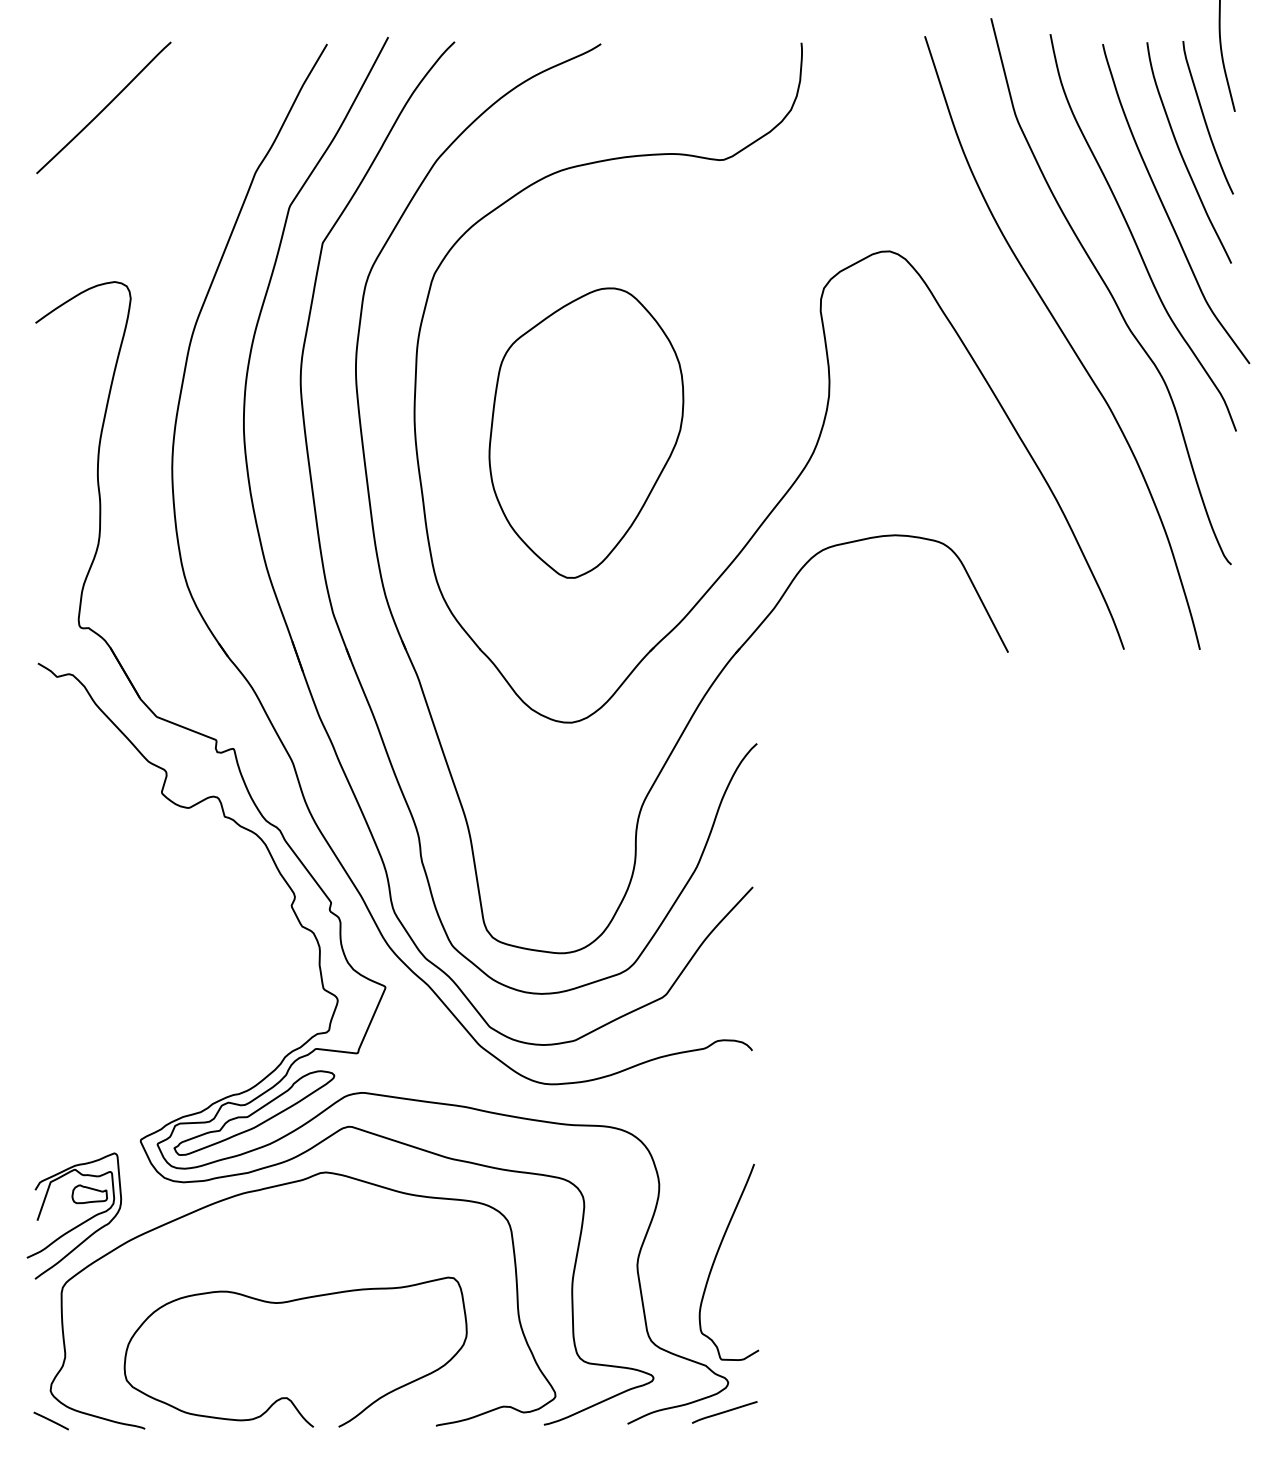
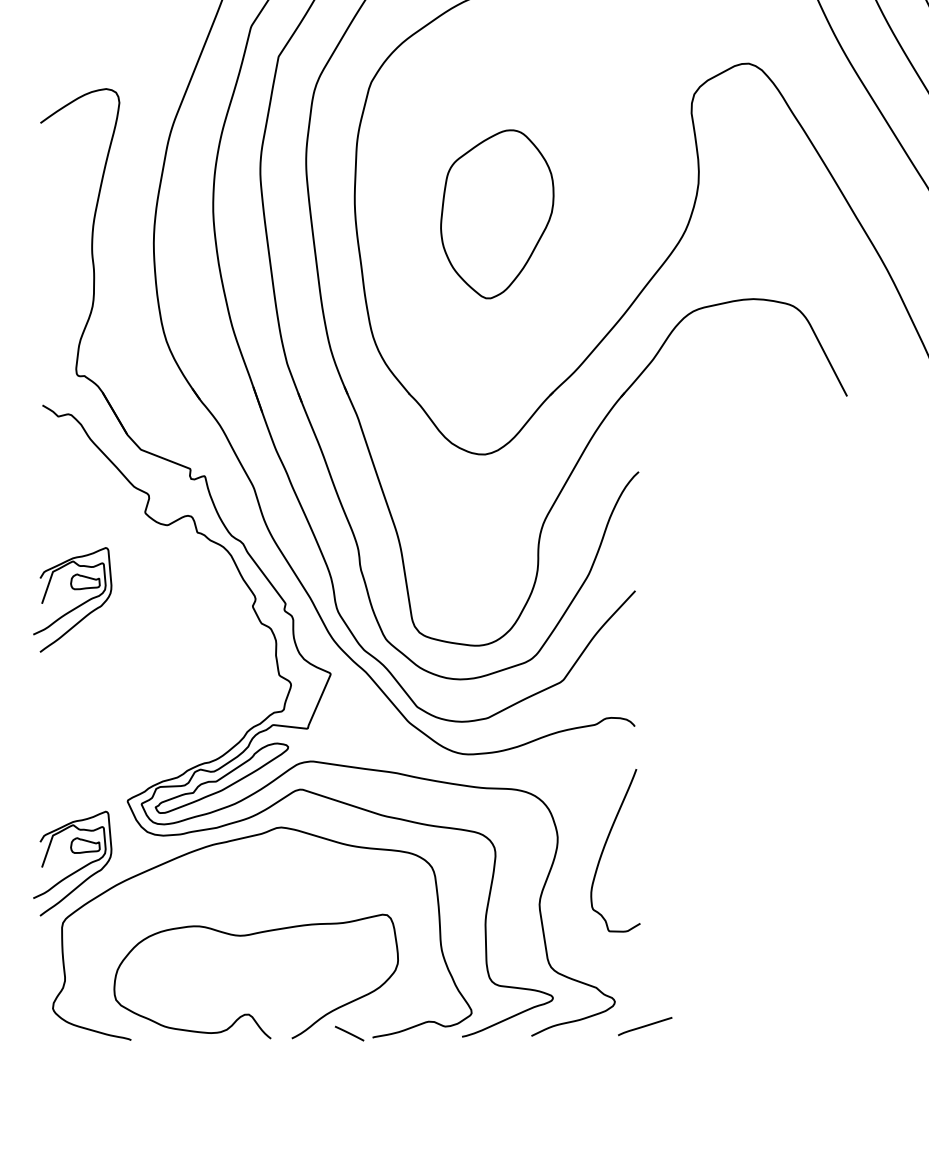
part: (586, 432) -> (497, 213), size x0.7
part: (78, 906) -> (76, 606), added
curve: (716, 1258) -> (605, 847), moved
line: (724, 1412) -> (644, 1026), moved
line: (50, 1420) -> (348, 1033), moved

